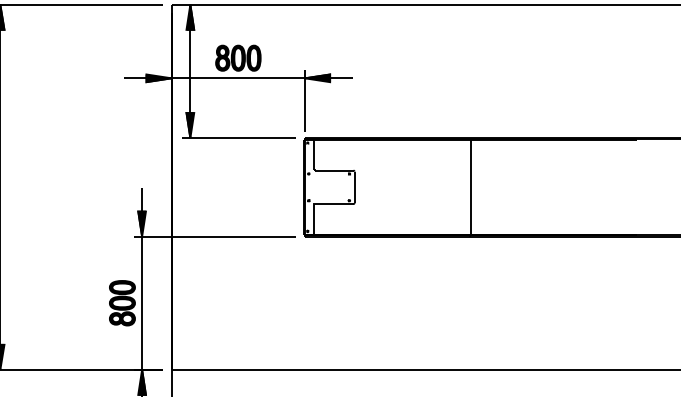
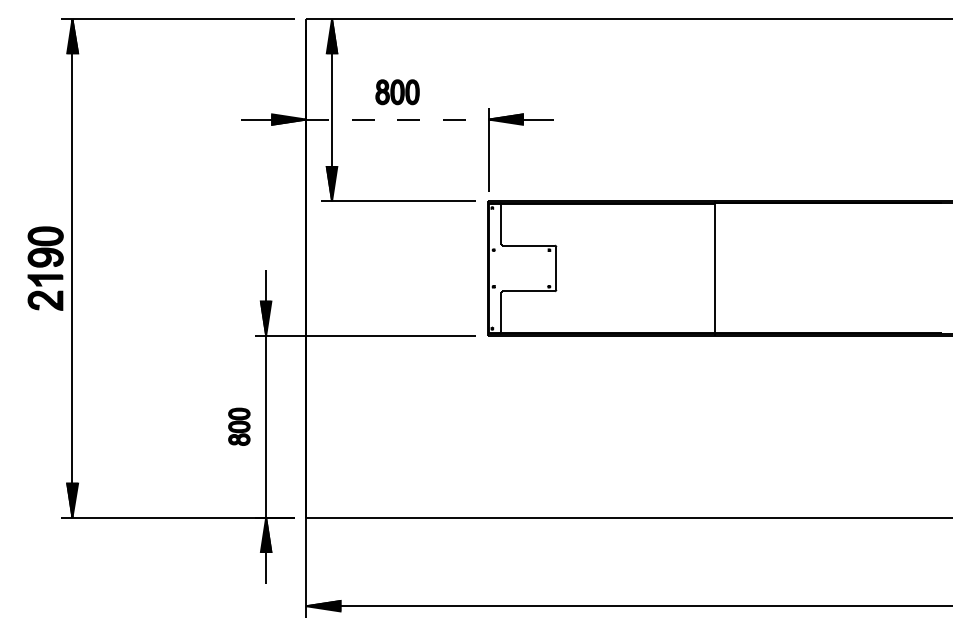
part: (238, 58) -> (397, 92), size x0.7
line: (239, 78) -> (398, 119), solid -> dashed
part: (122, 303) -> (239, 426), size x0.6

